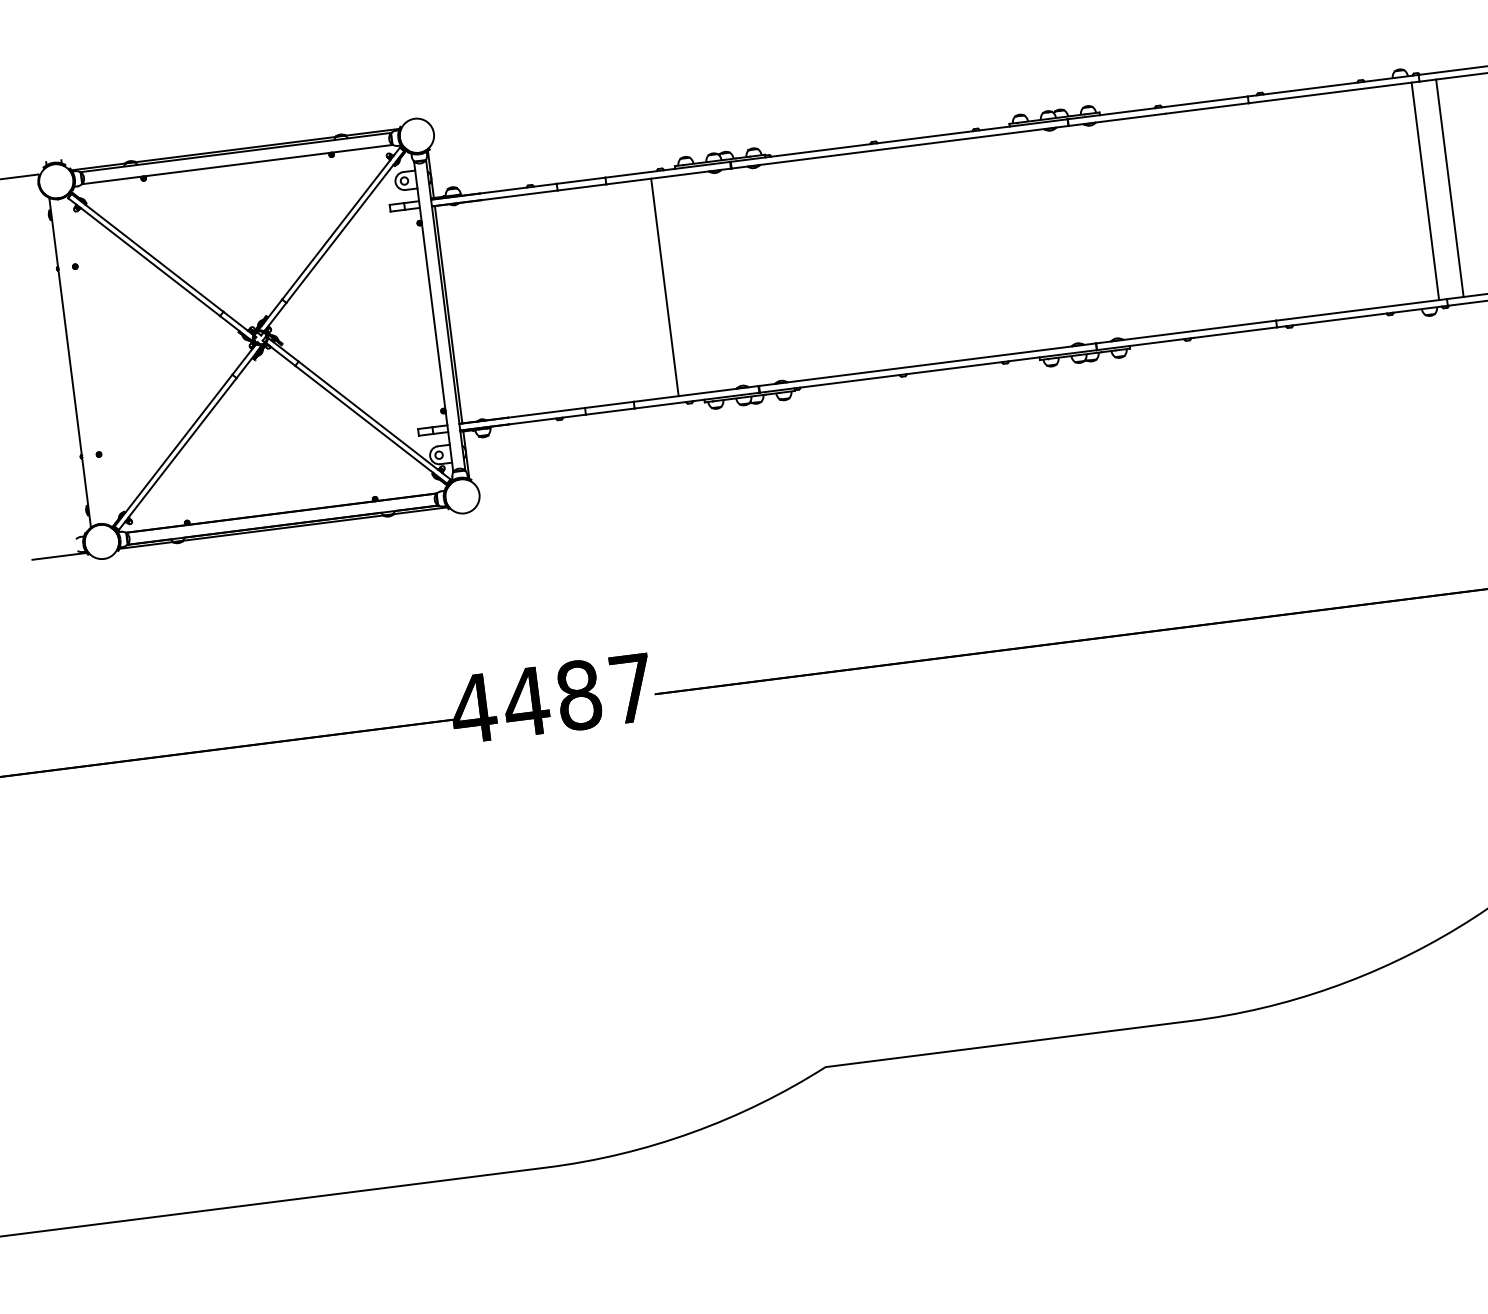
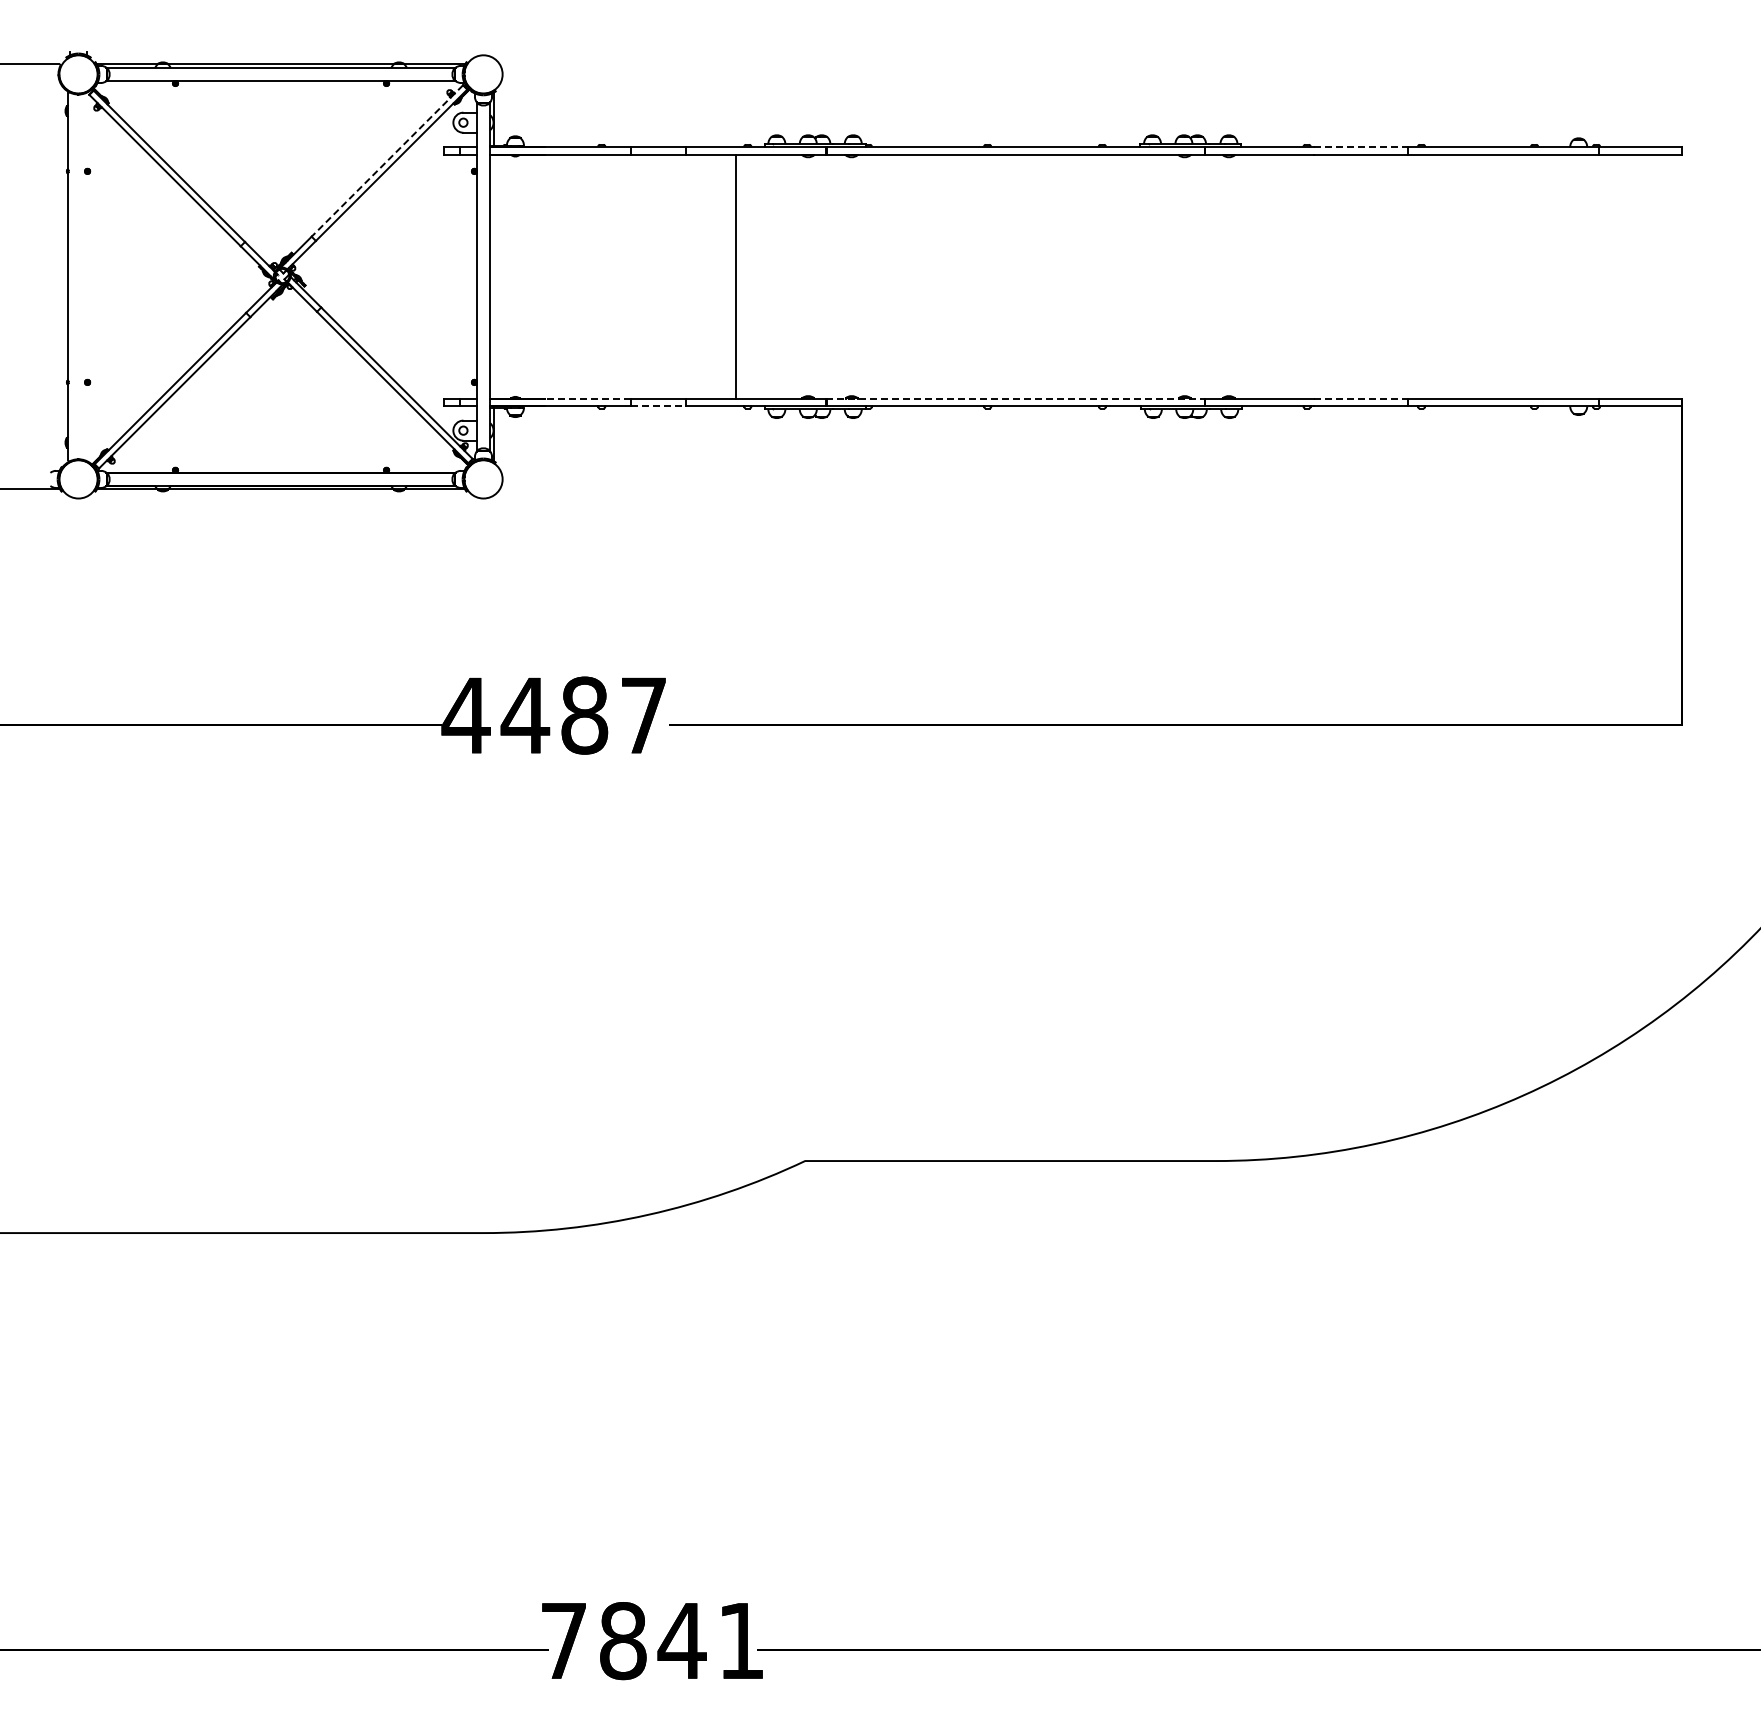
line: (1206, 102) -> (1360, 147), solid -> dashed
line: (1450, 188) -> (1618, 276), removed
line: (1425, 191) -> (1590, 276), removed
line: (341, 224) -> (387, 161), solid -> dashed
line: (448, 314) -> (493, 276), removed
line: (1234, 325) -> (1360, 398), solid -> dashed
line: (927, 364) -> (1015, 398), solid -> dashed
line: (610, 411) -> (659, 406), solid -> dashed
line: (545, 412) -> (587, 398), solid -> dashed

